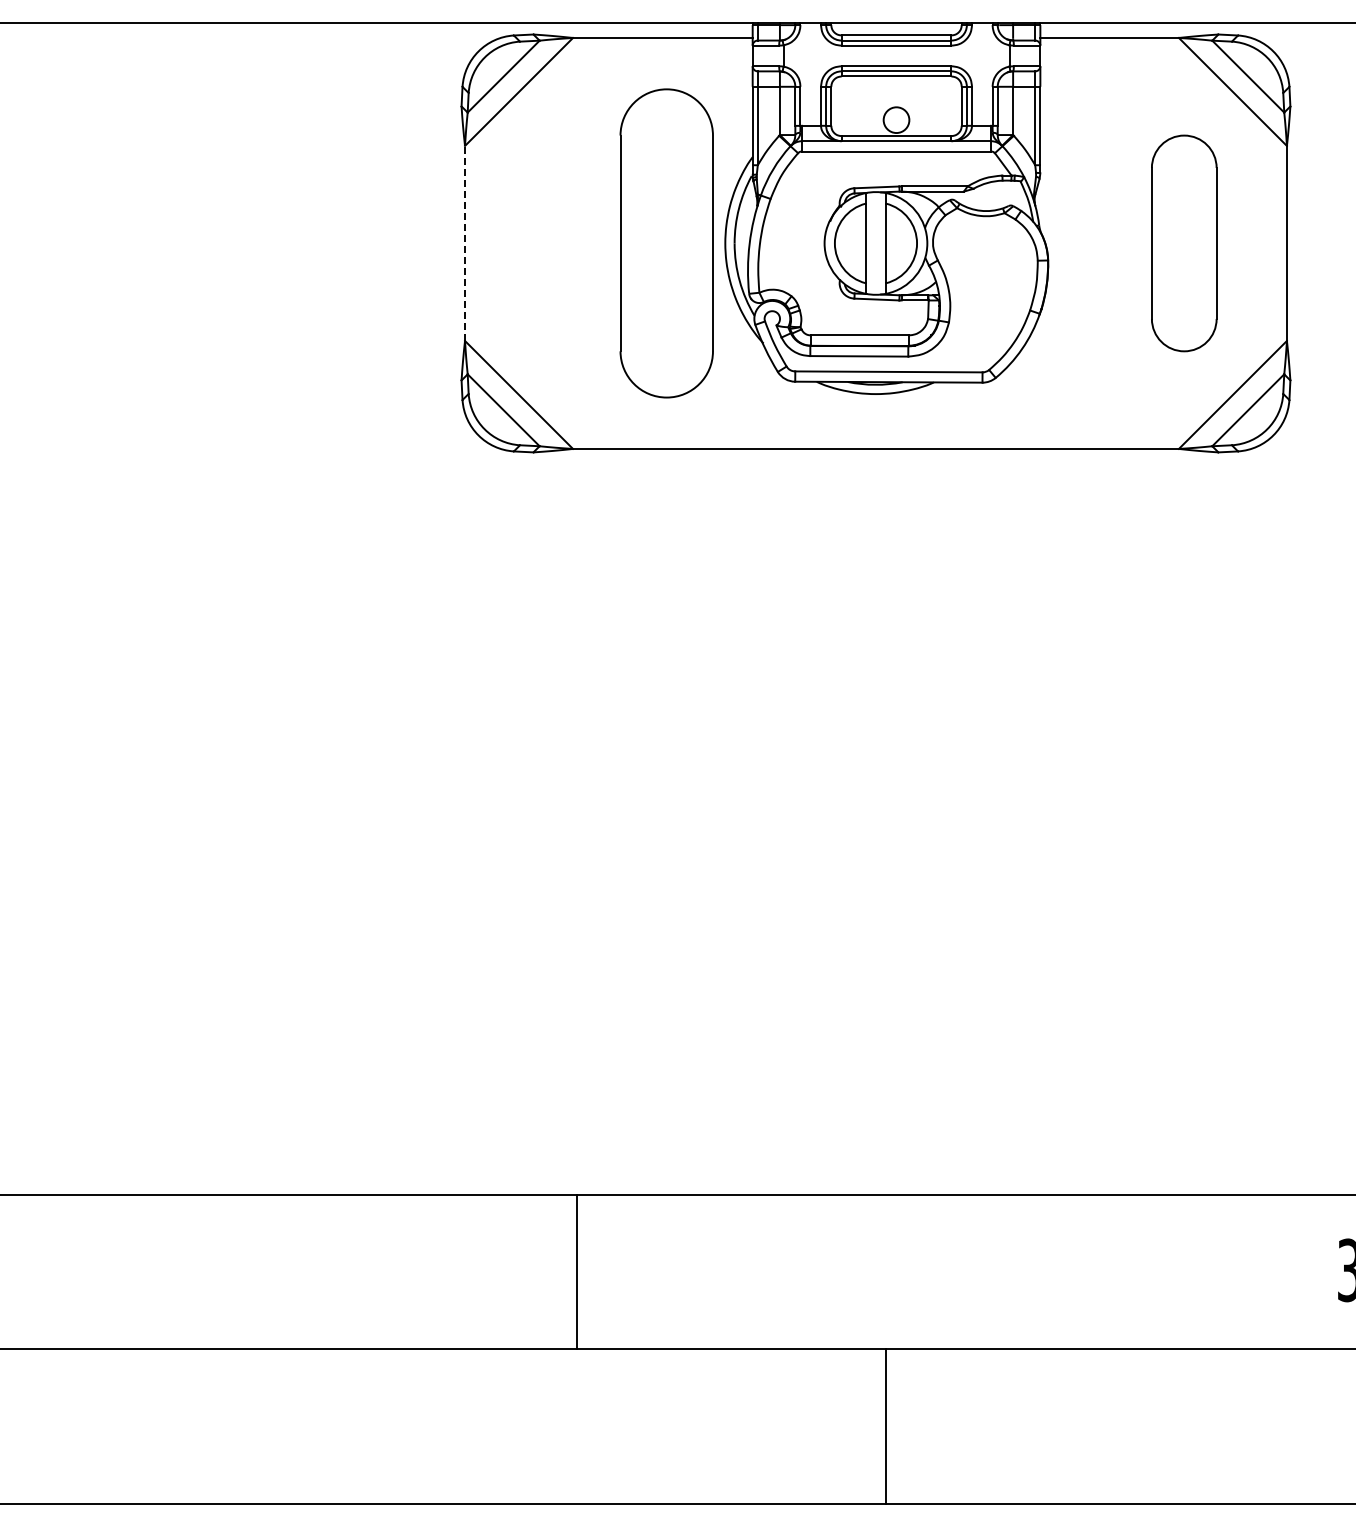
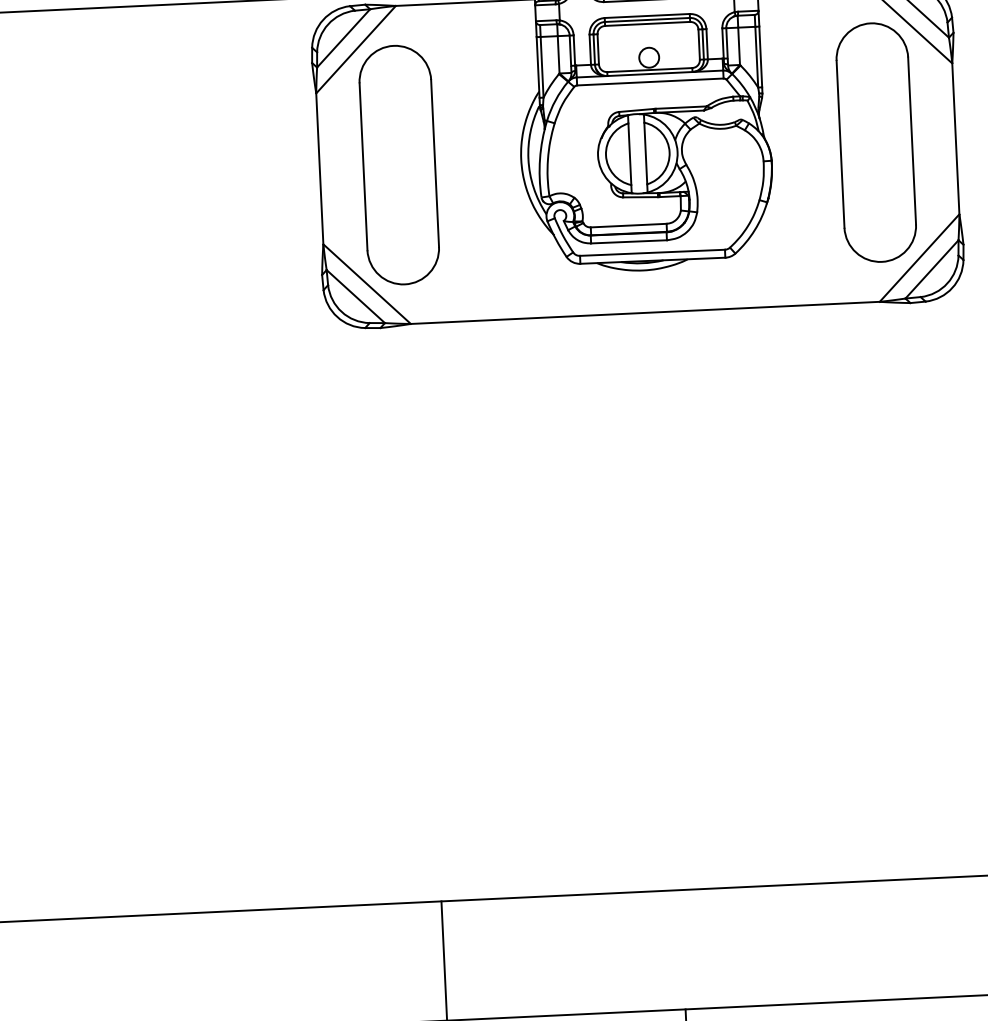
line: (465, 242) -> (320, 168), dashed -> solid
part: (666, 243) -> (399, 165), moved
part: (1184, 243) -> (876, 142), size x1.43

